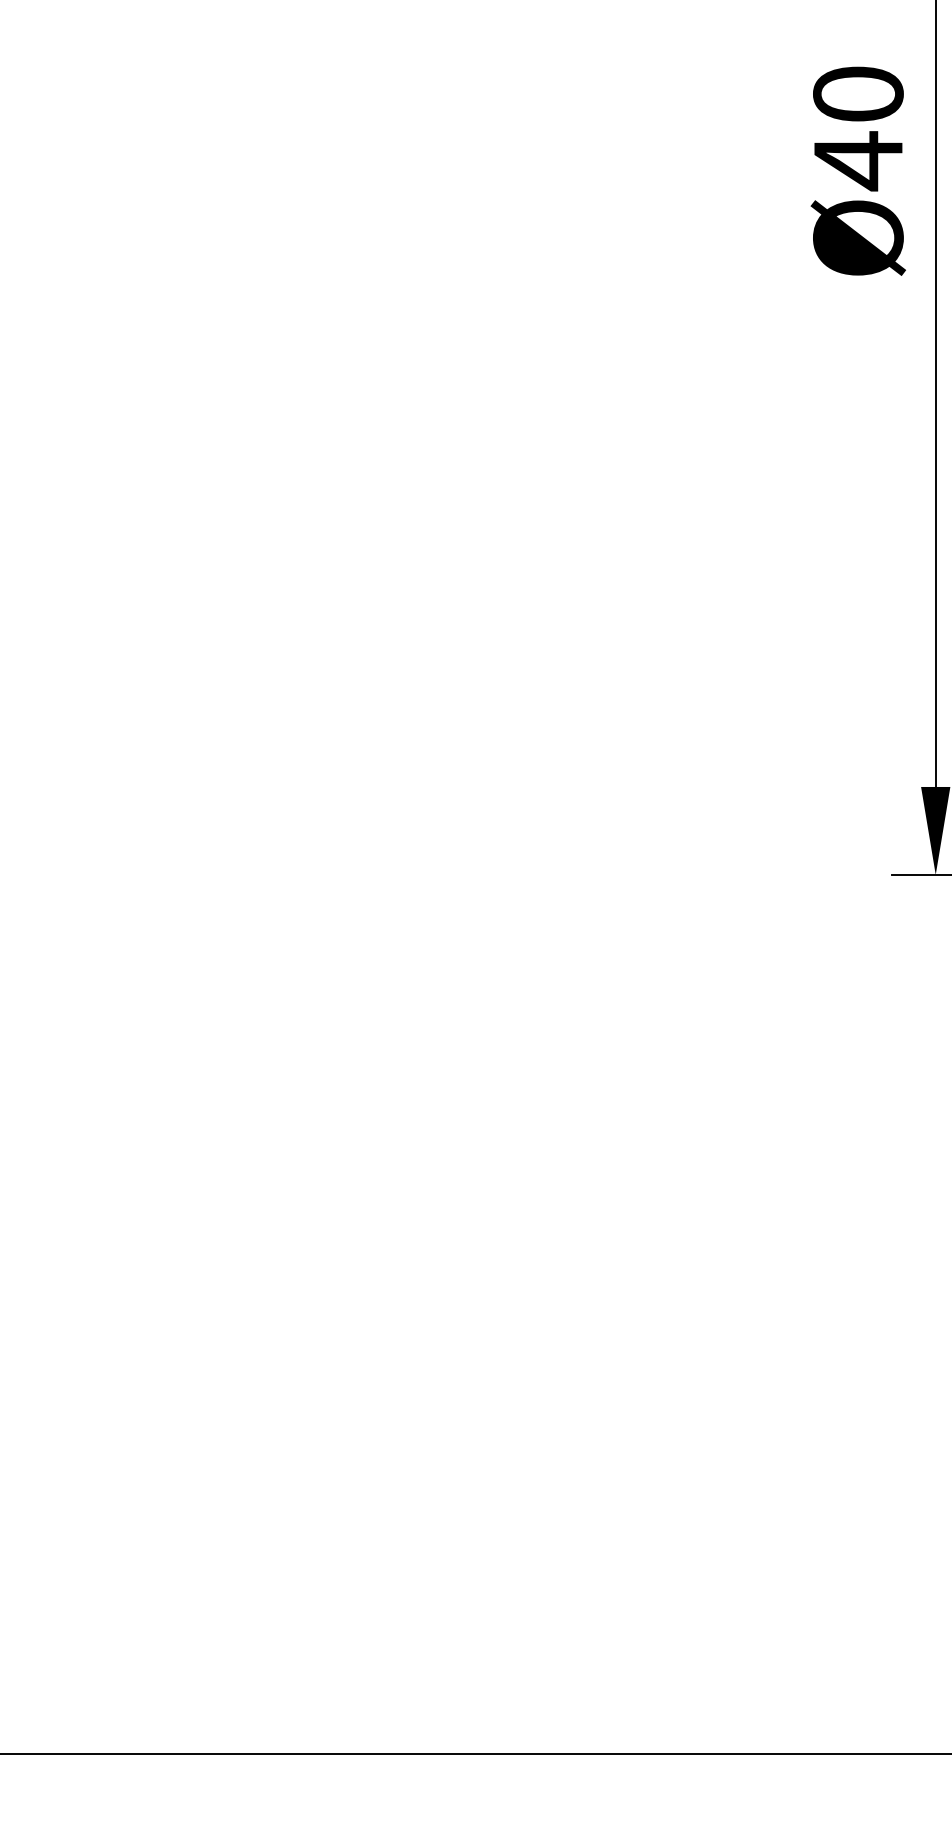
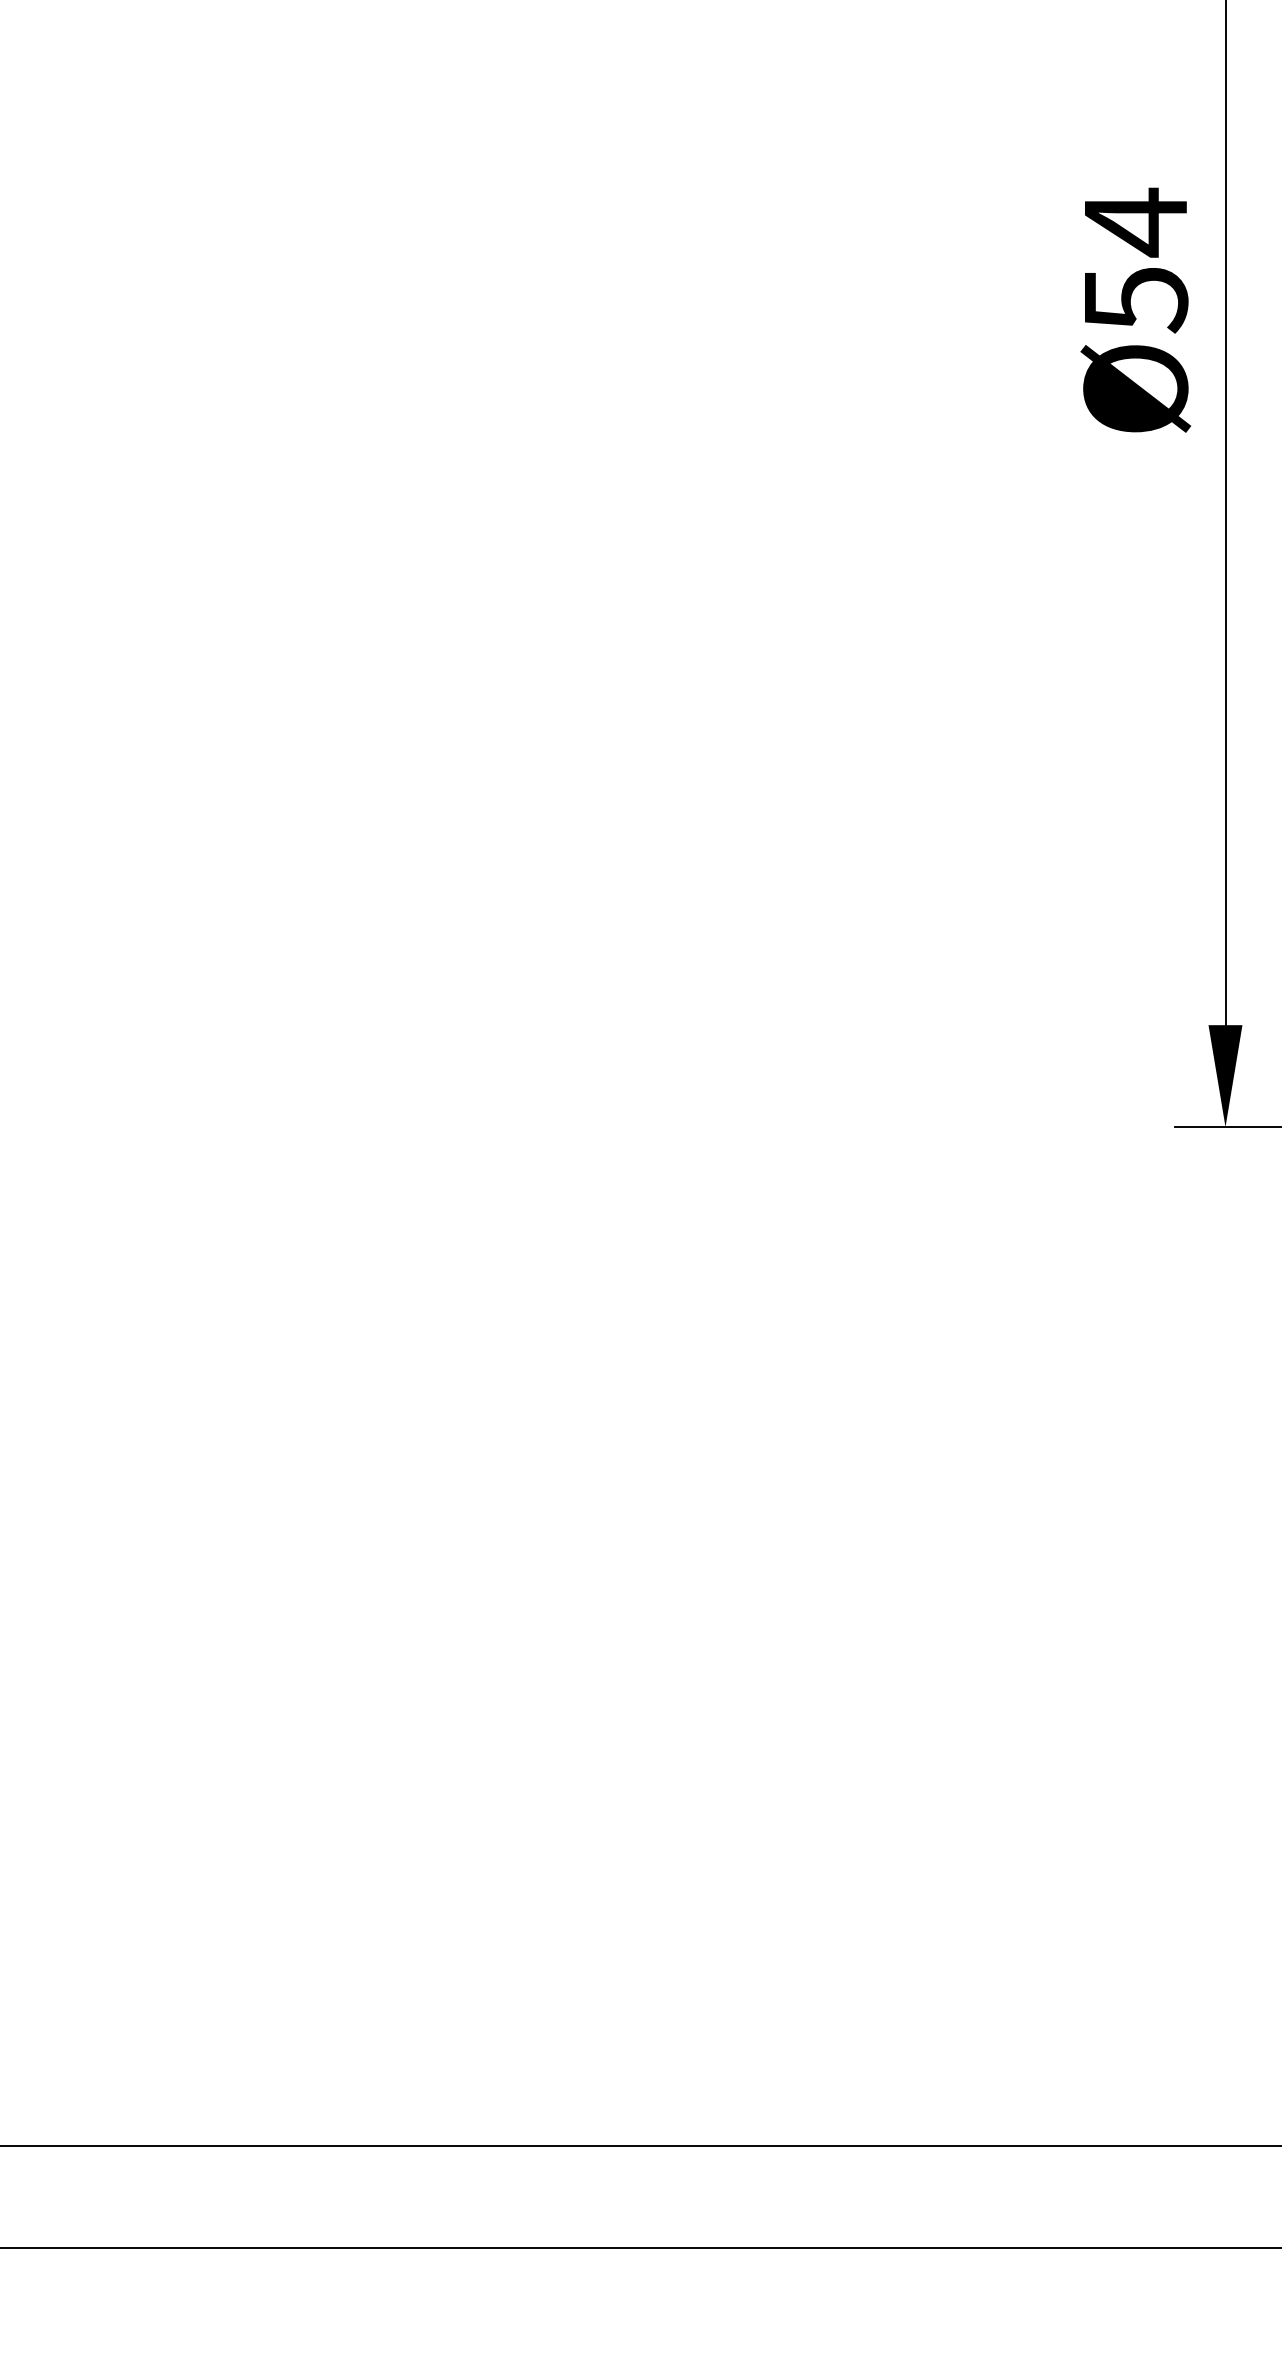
text: (858, 127) -> (1135, 260), Ø40 -> Ø54

